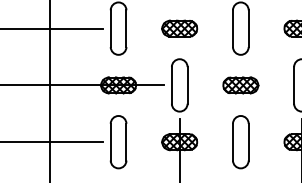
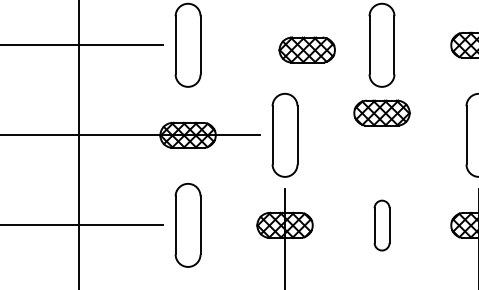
part: (179, 28) -> (306, 49), moved
part: (240, 85) -> (381, 113), moved
part: (240, 142) -> (381, 225), size x0.6

